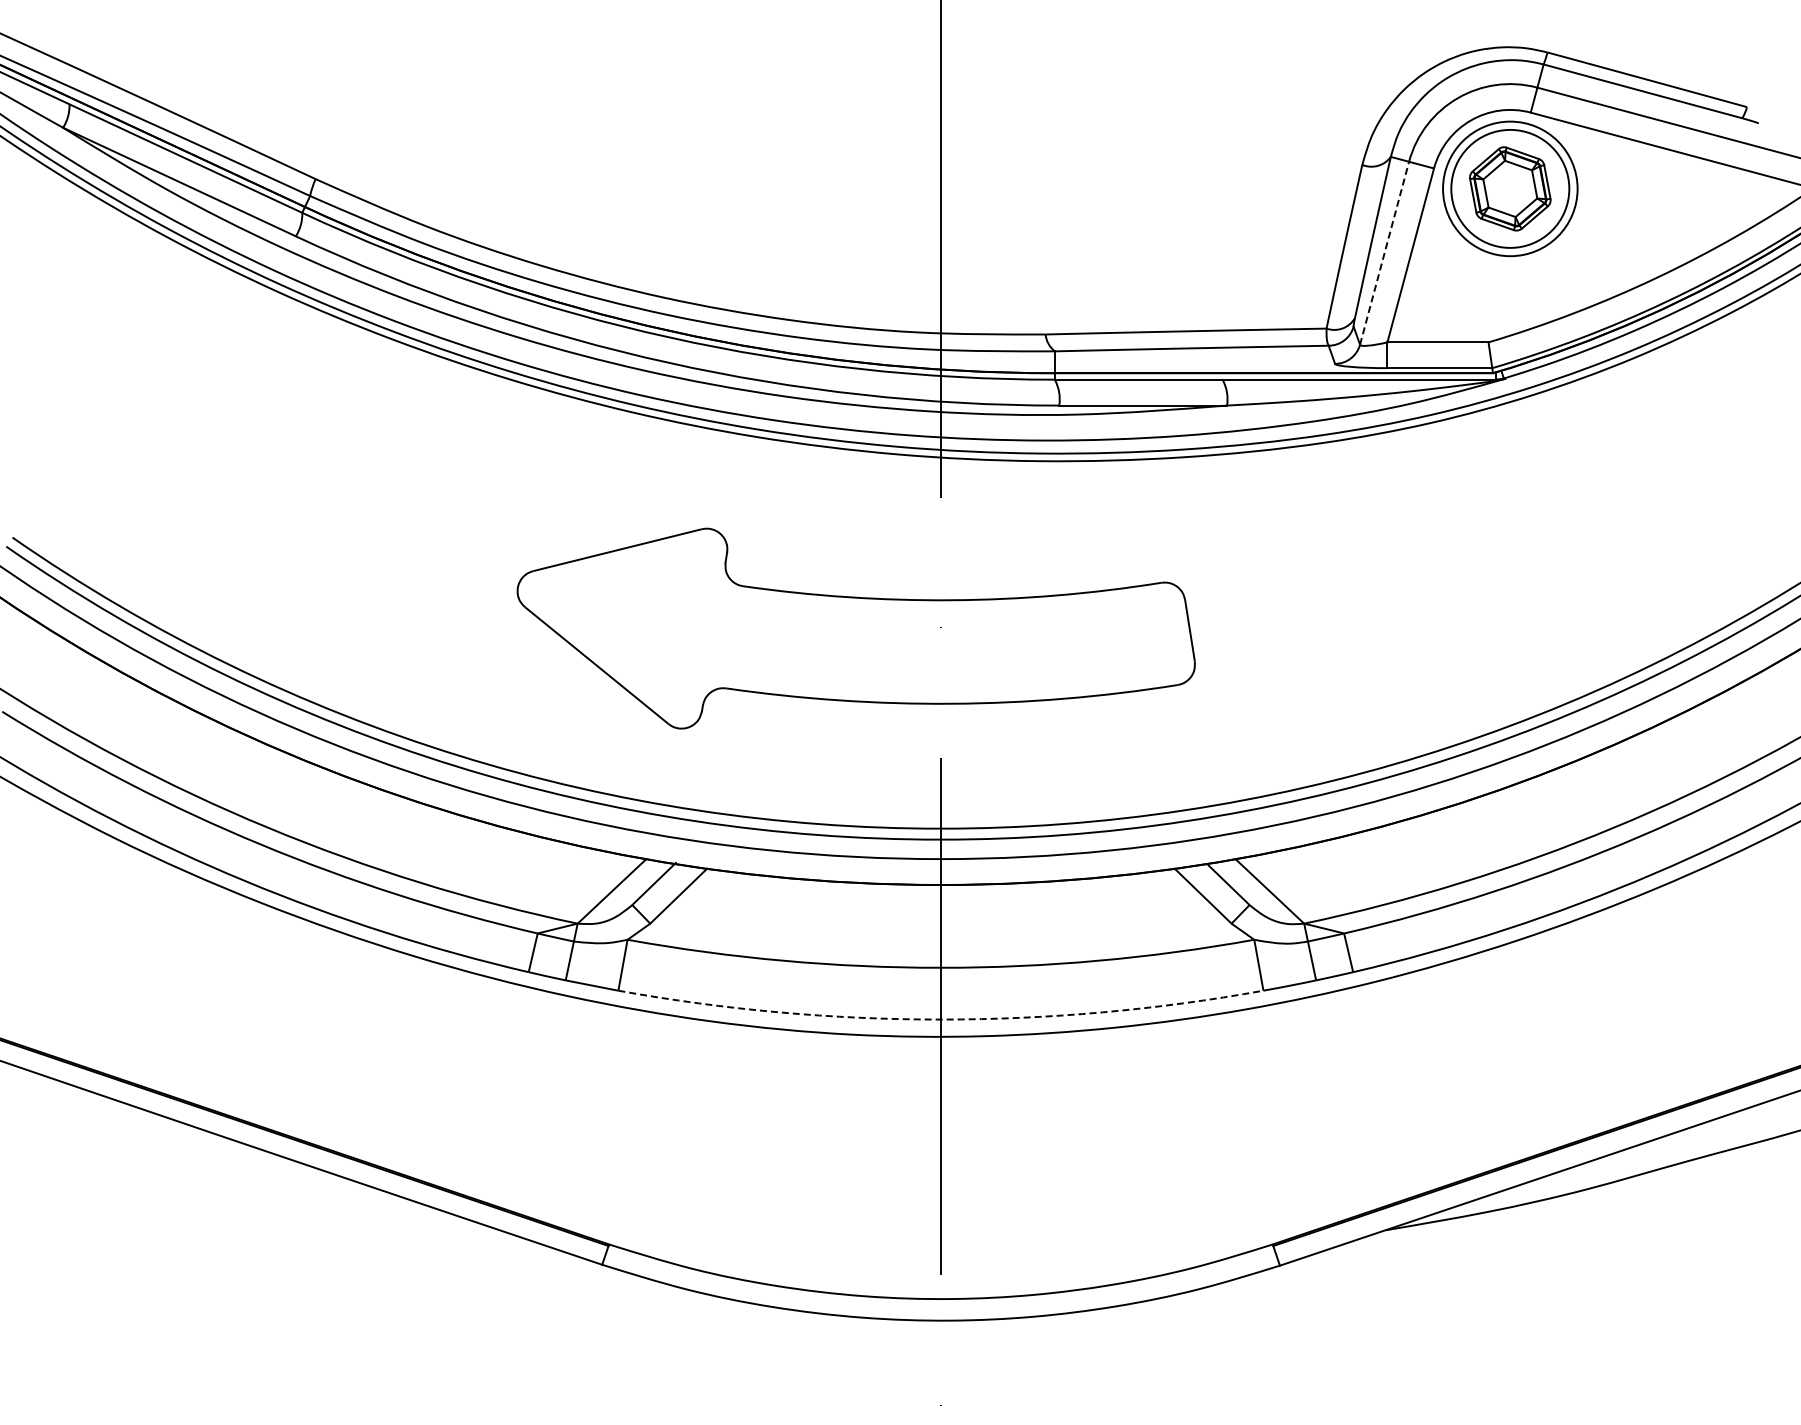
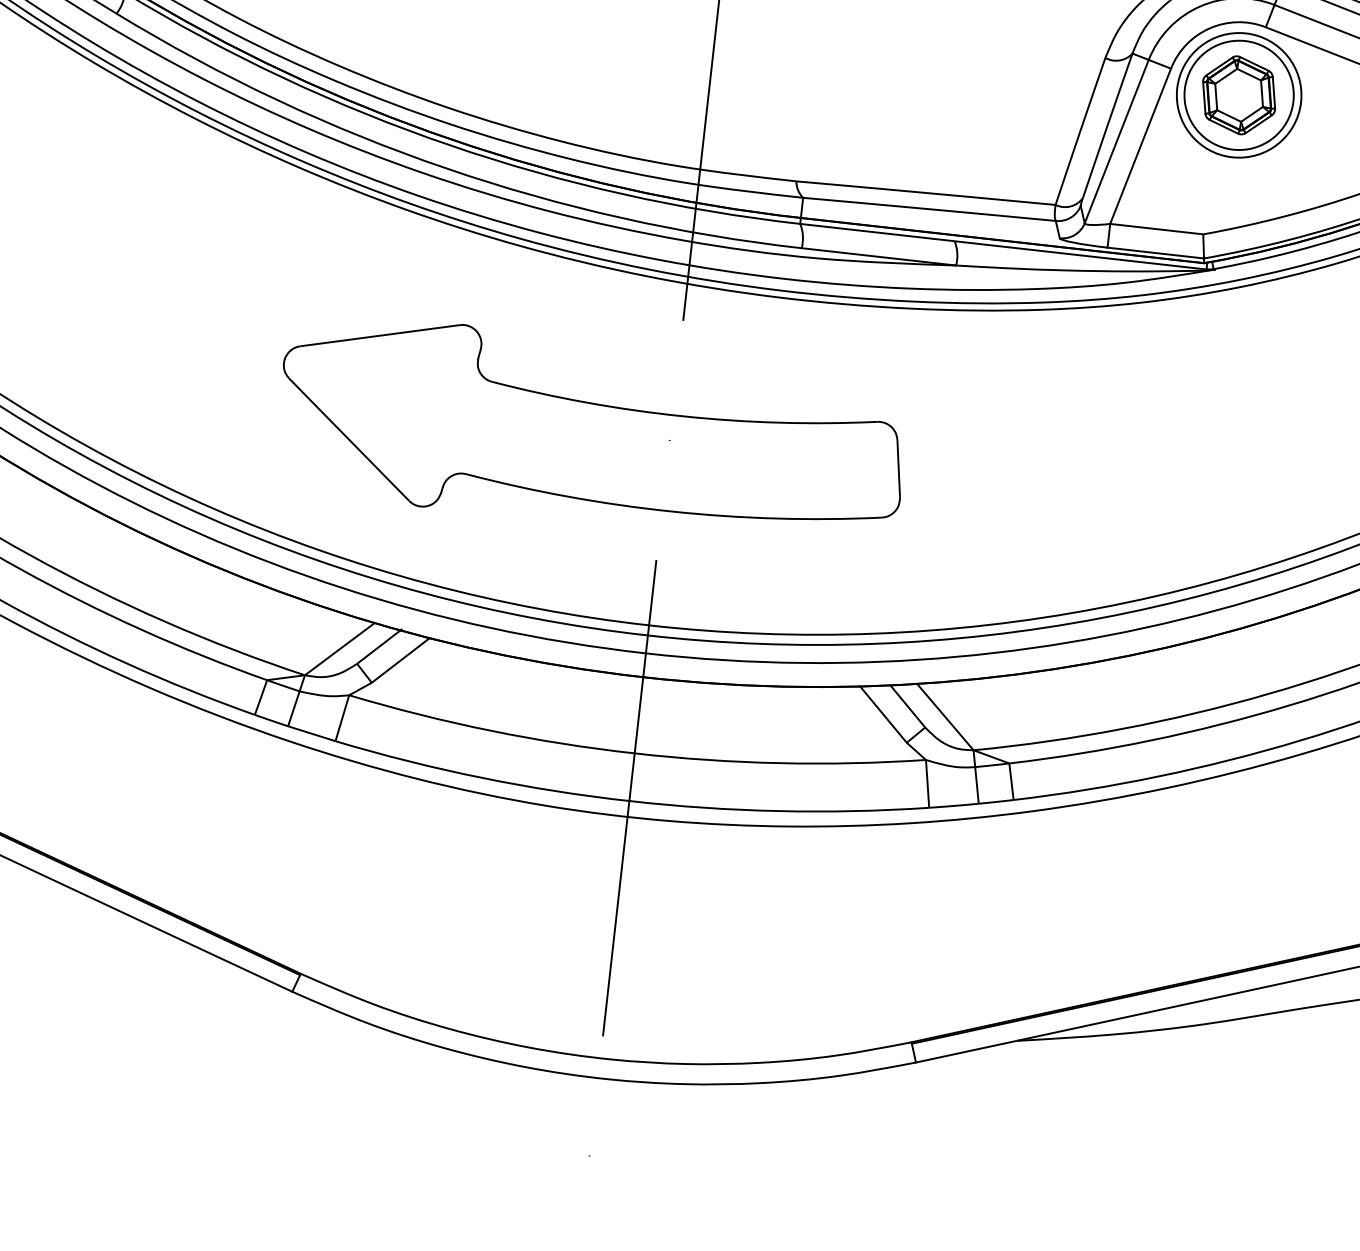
line: (1384, 253) -> (1116, 141), dashed -> solid
arc: (940, 1019) -> (628, 800), dashed -> solid

